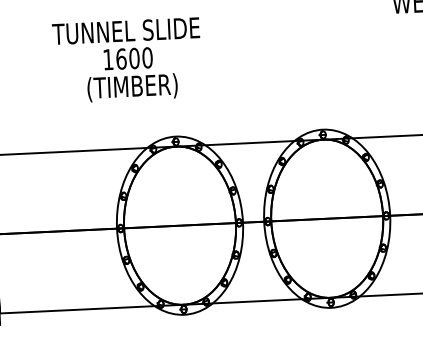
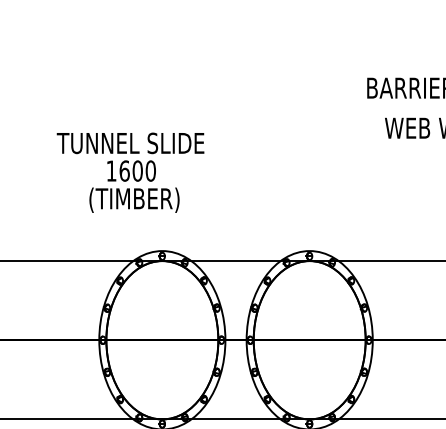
text: (127, 60) -> (130, 172), moved

